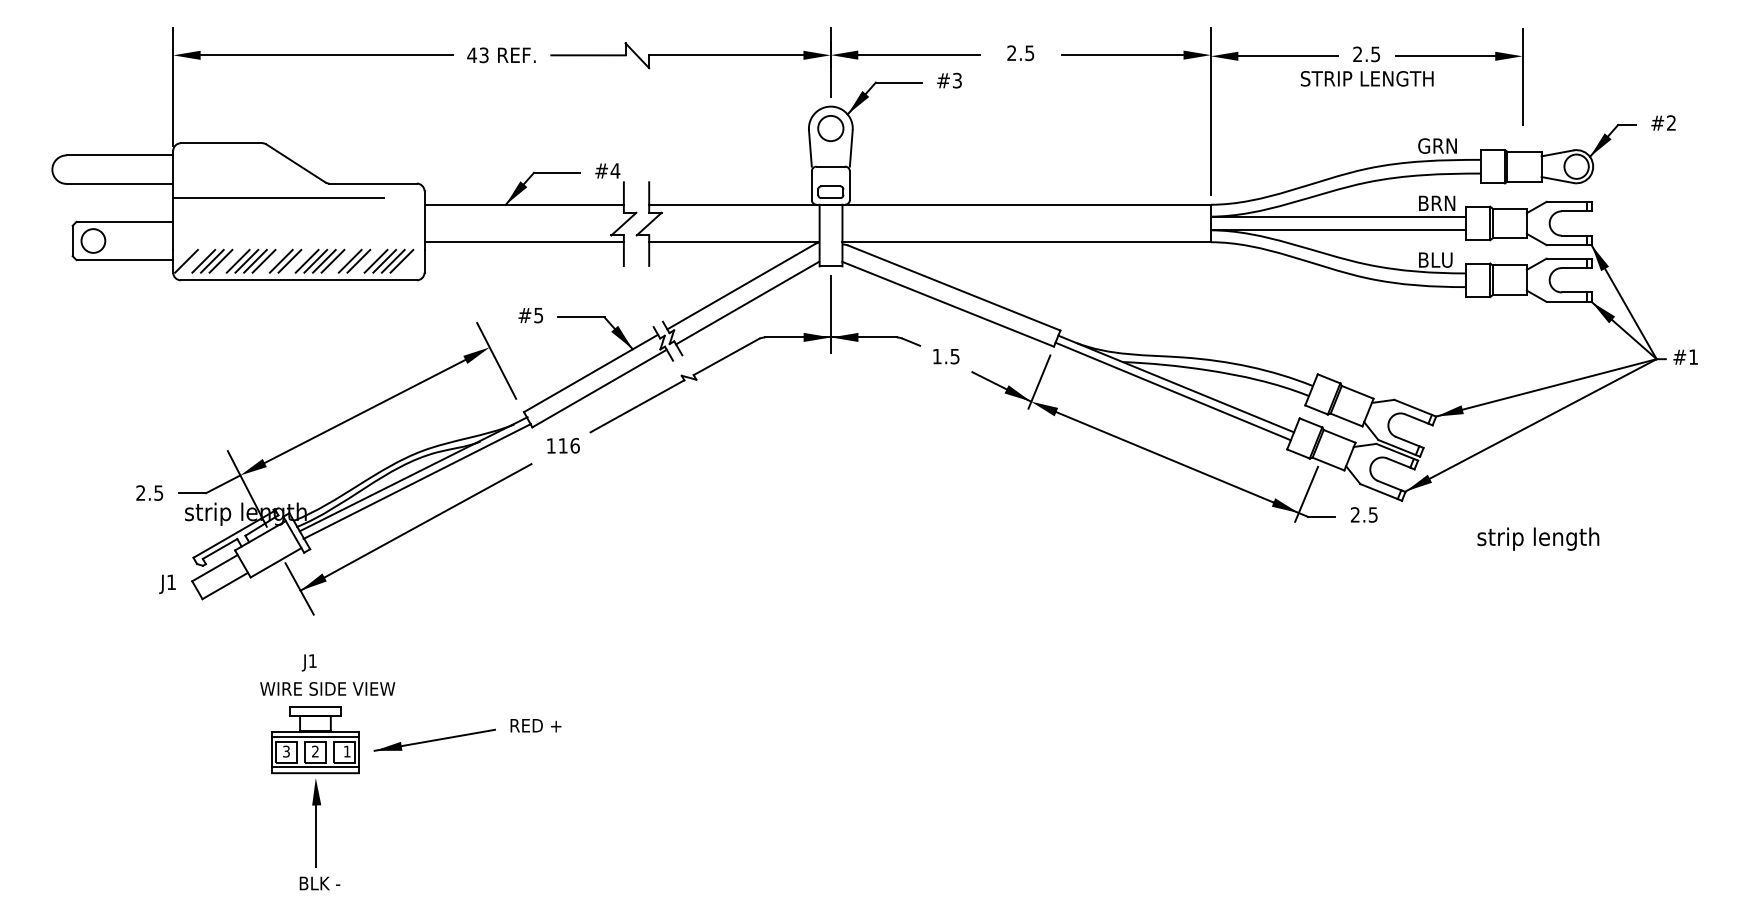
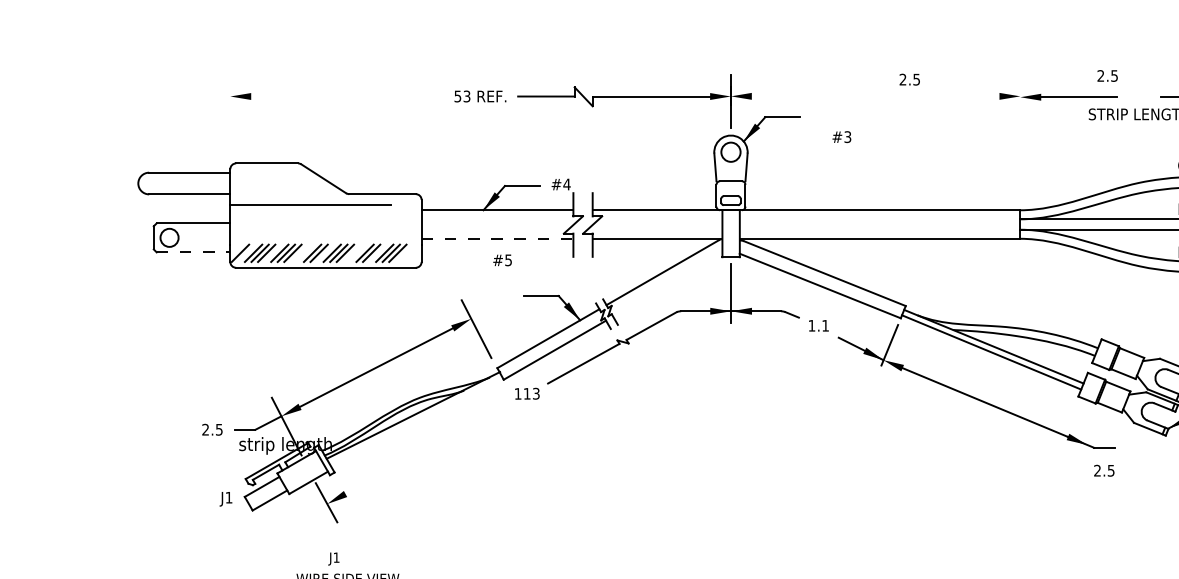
text: (1020, 53) -> (909, 79), moved
text: (1366, 54) -> (1107, 76), moved
line: (326, 55) -> (347, 96), removed
text: (472, 55) -> (458, 96), 43 -> 53
line: (918, 55) -> (797, 96), removed
line: (1122, 55) -> (953, 96), removed
text: (949, 80) -> (841, 136), moved
line: (173, 86) -> (230, 120), removed
line: (1210, 111) -> (1020, 139), removed
line: (524, 242) -> (497, 239), solid -> dashed
line: (125, 260) -> (193, 252), solid -> dashed
line: (263, 260) -> (299, 252), removed
line: (332, 260) -> (351, 252), removed
line: (401, 260) -> (404, 252), removed
line: (747, 302) -> (667, 284), removed
text: (530, 315) -> (502, 260), moved
text: (954, 356) -> (825, 325), 1.5 -> 1.1
text: (574, 445) -> (535, 393), 116 -> 113
line: (416, 481) -> (415, 420), removed
line: (1306, 493) -> (1093, 430), removed
text: (1363, 514) -> (1103, 470), moved
line: (415, 527) -> (414, 455), removed

